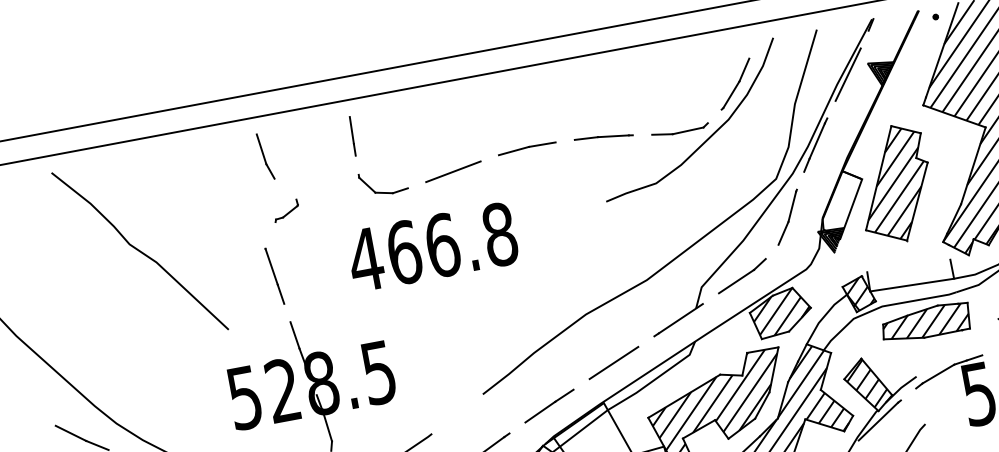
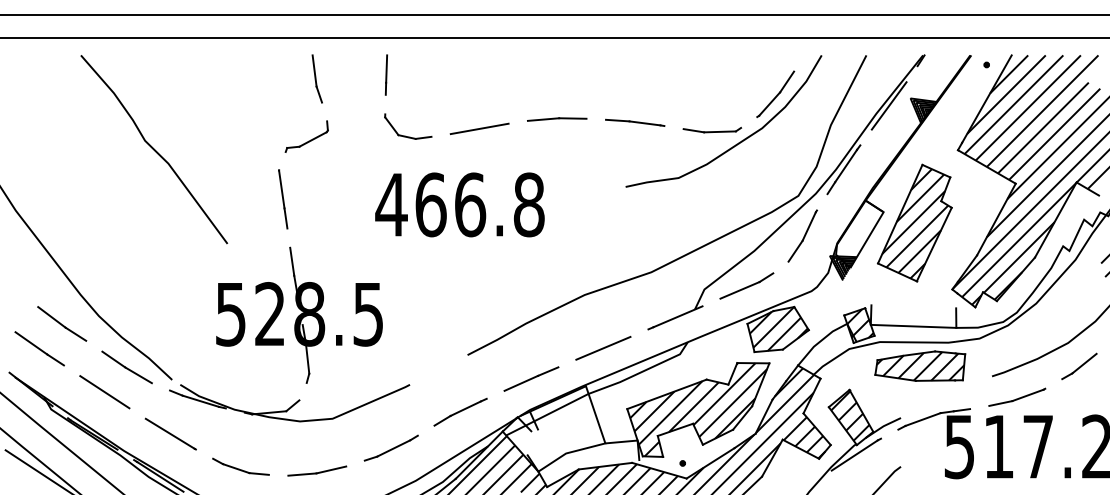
part: (264, 156) -> (316, 78), moved
part: (286, 210) -> (306, 136), size x1.67
text: (432, 246) -> (459, 204), moved

